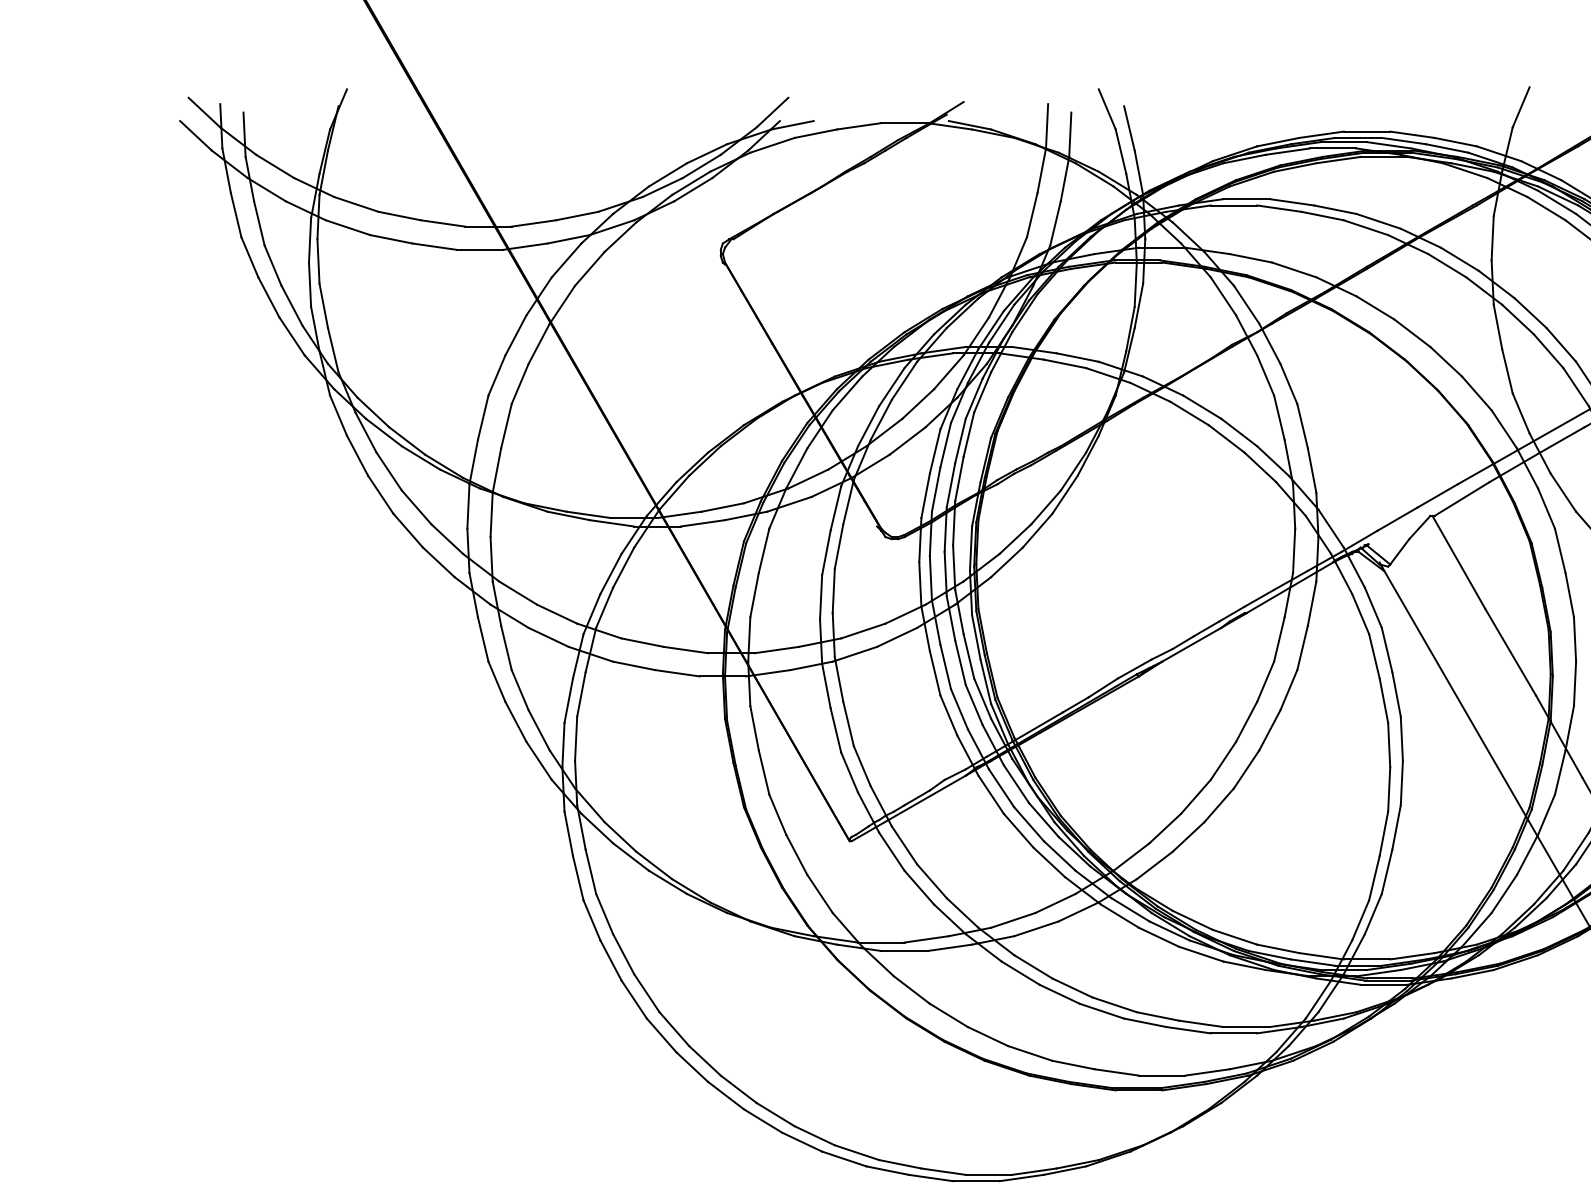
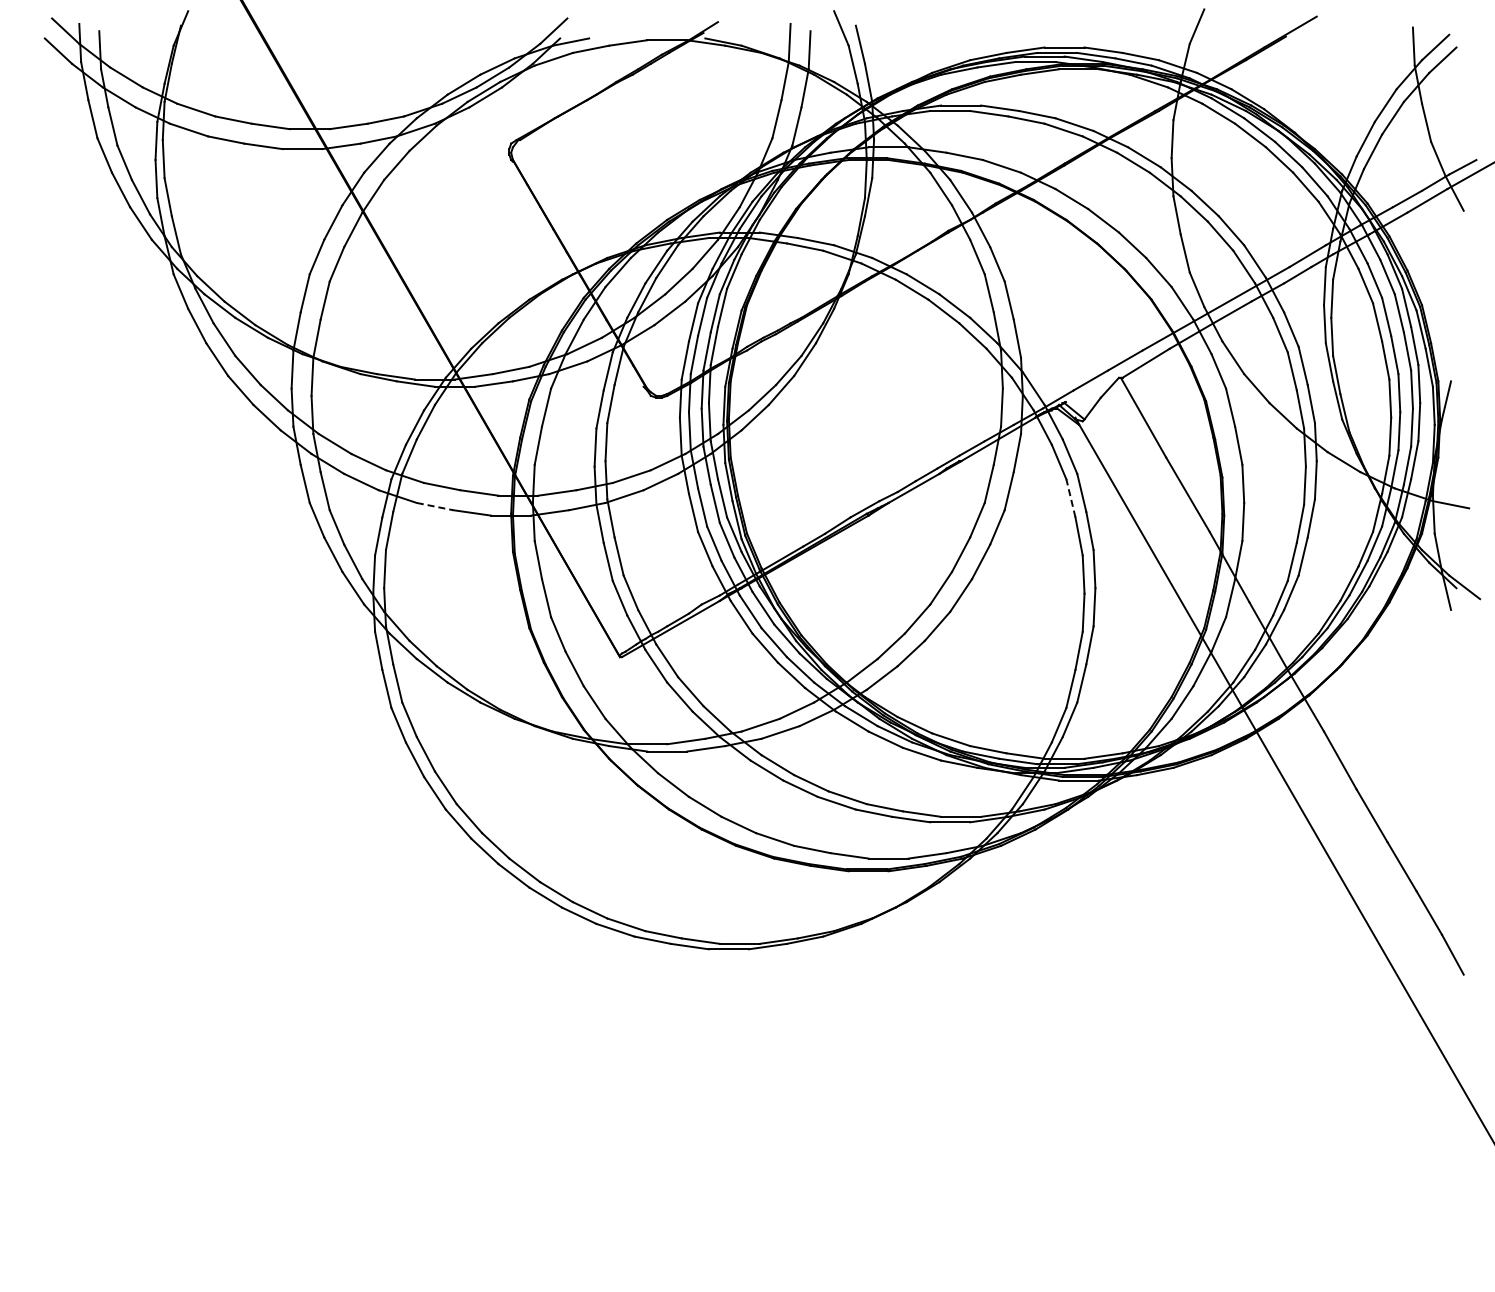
line: (1373, 656) -> (1070, 498), solid -> dashed
line: (634, 665) -> (435, 506), solid -> dashed

